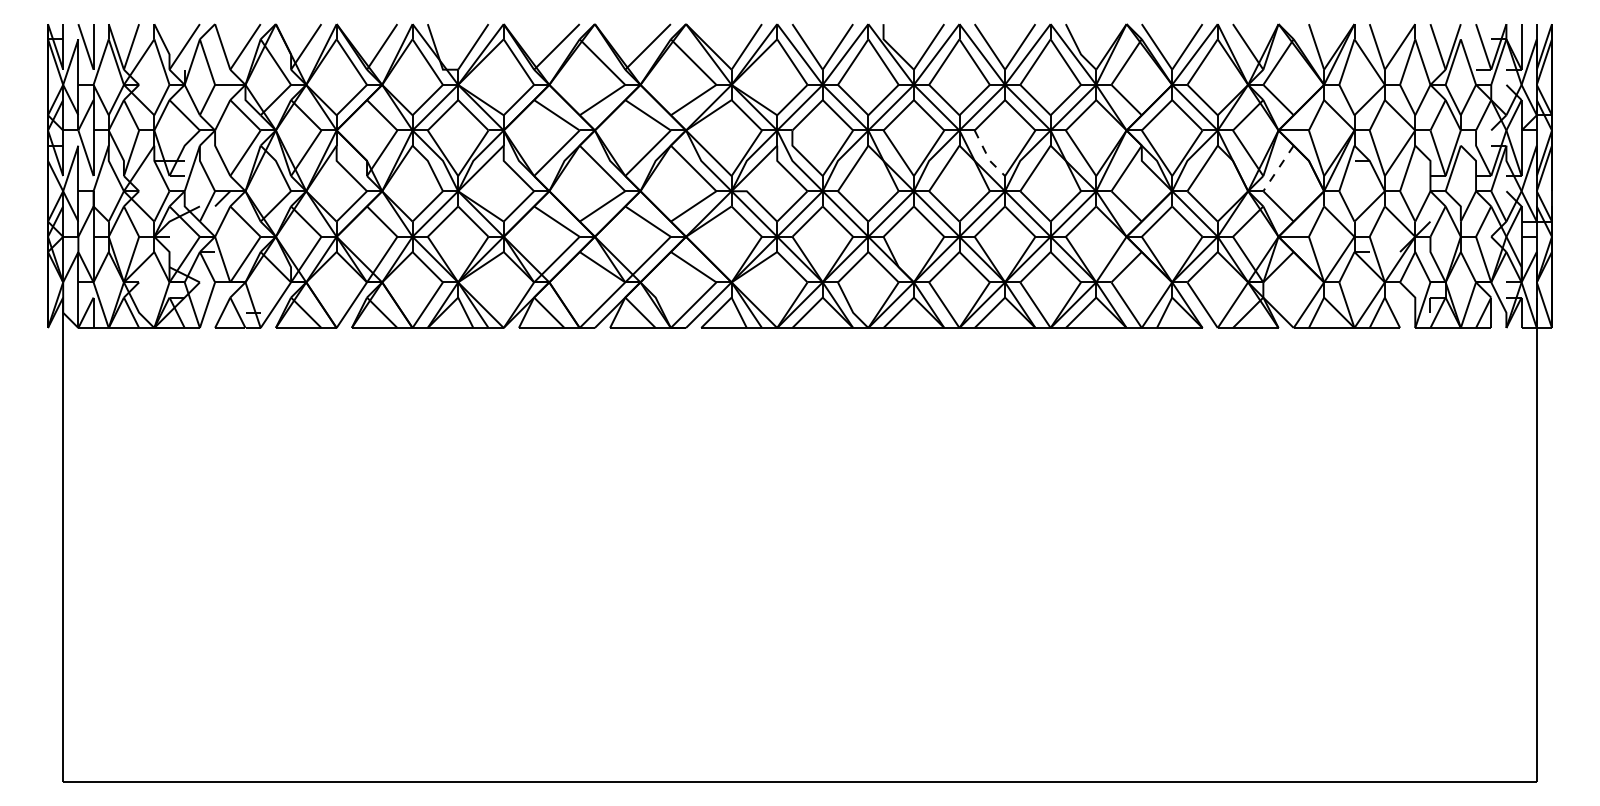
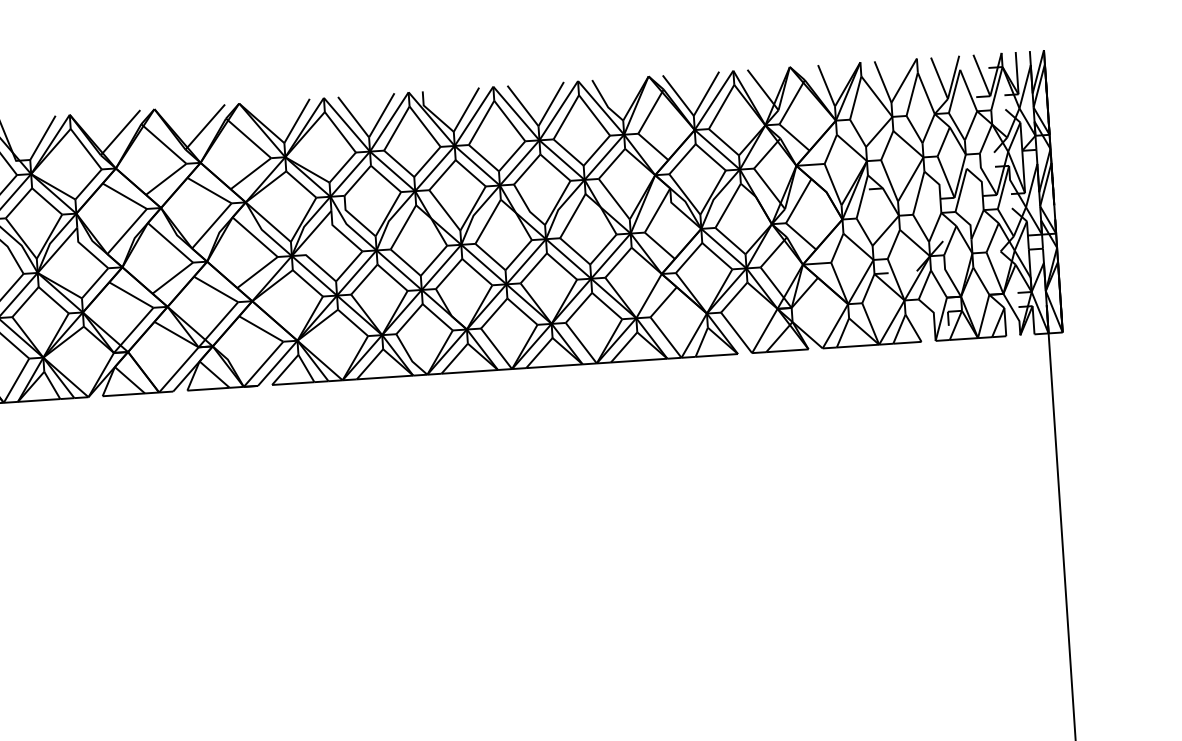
line: (987, 156) -> (527, 207), dashed -> solid
line: (1278, 168) -> (798, 201), dashed -> solid

